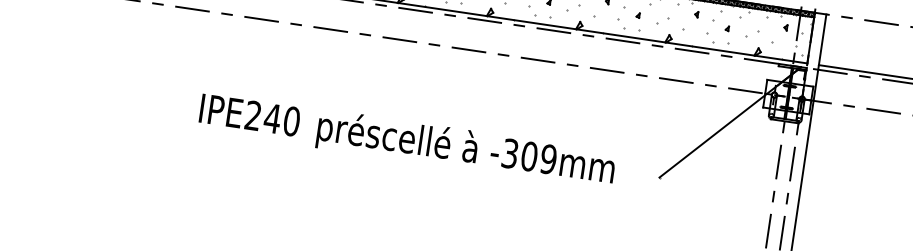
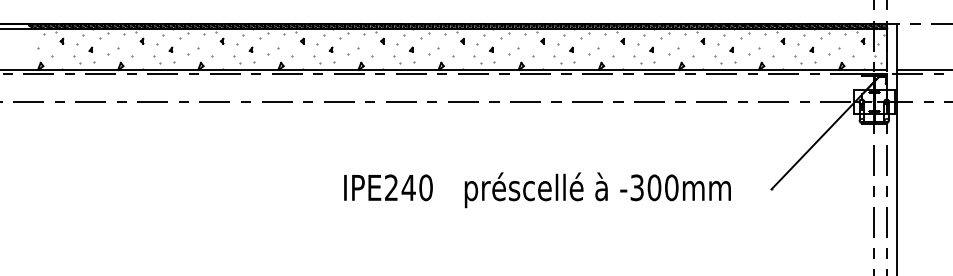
text: (250, 114) -> (388, 187), moved
text: (548, 158) -> (671, 187), -309mm -> -300mm

